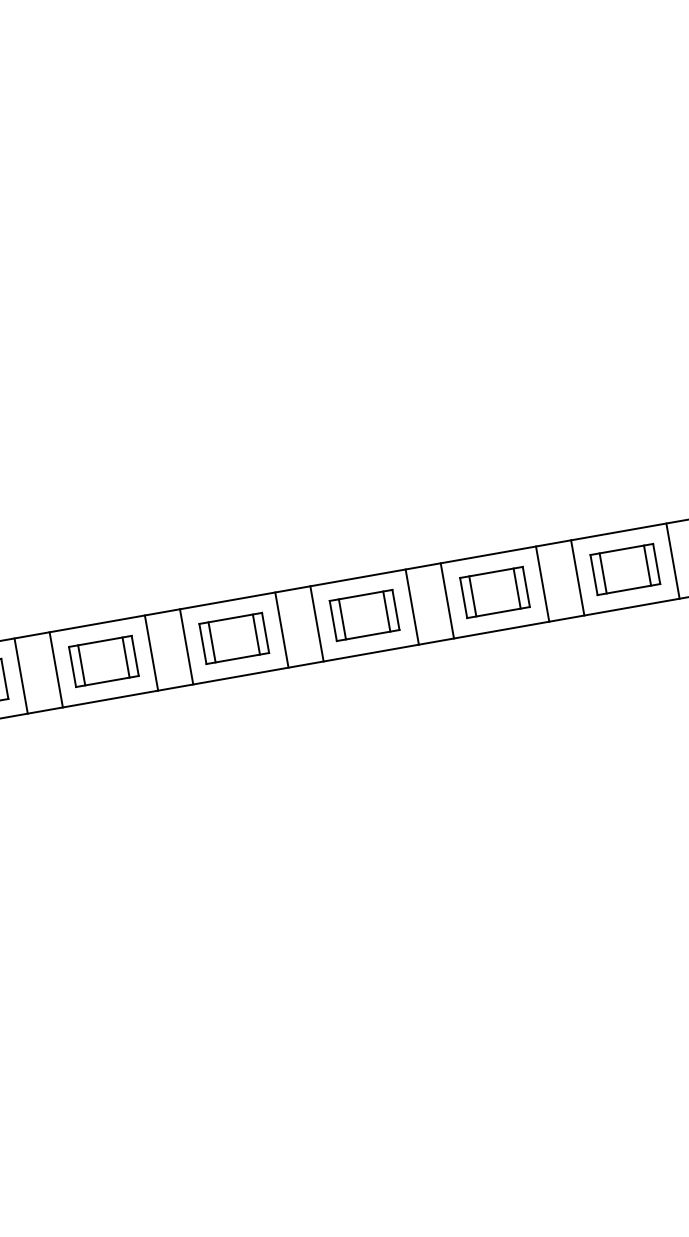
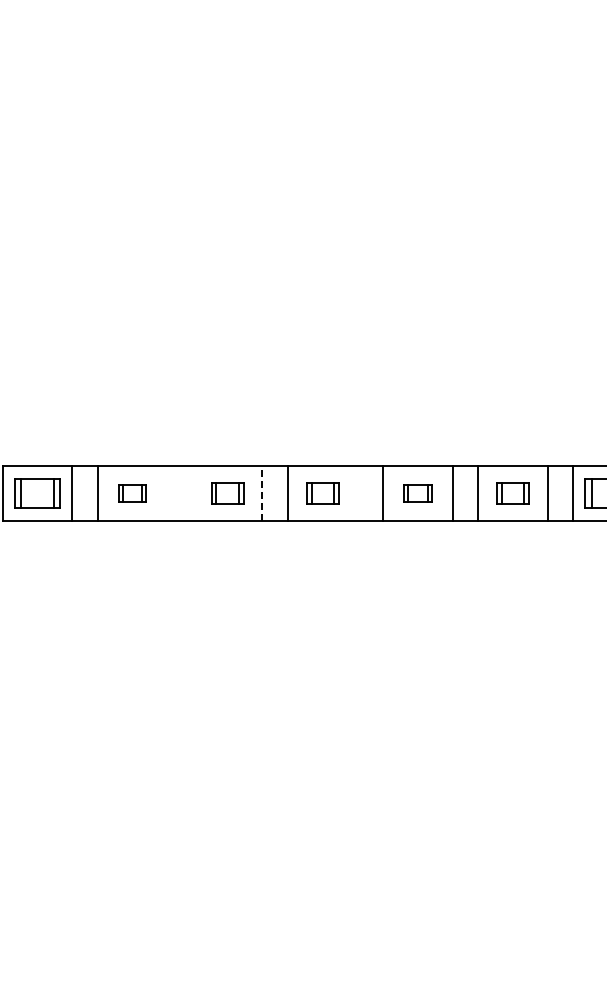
part: (624, 569) -> (512, 493), size x0.7
part: (494, 592) -> (417, 493), size x0.6
line: (412, 607) -> (357, 493), removed
part: (364, 615) -> (322, 493), size x0.7
line: (281, 630) -> (262, 493), solid -> dashed
part: (233, 638) -> (227, 493), size x0.7
line: (185, 647) -> (192, 493), removed
line: (151, 653) -> (167, 493), removed
part: (103, 661) -> (132, 493), size x0.6

